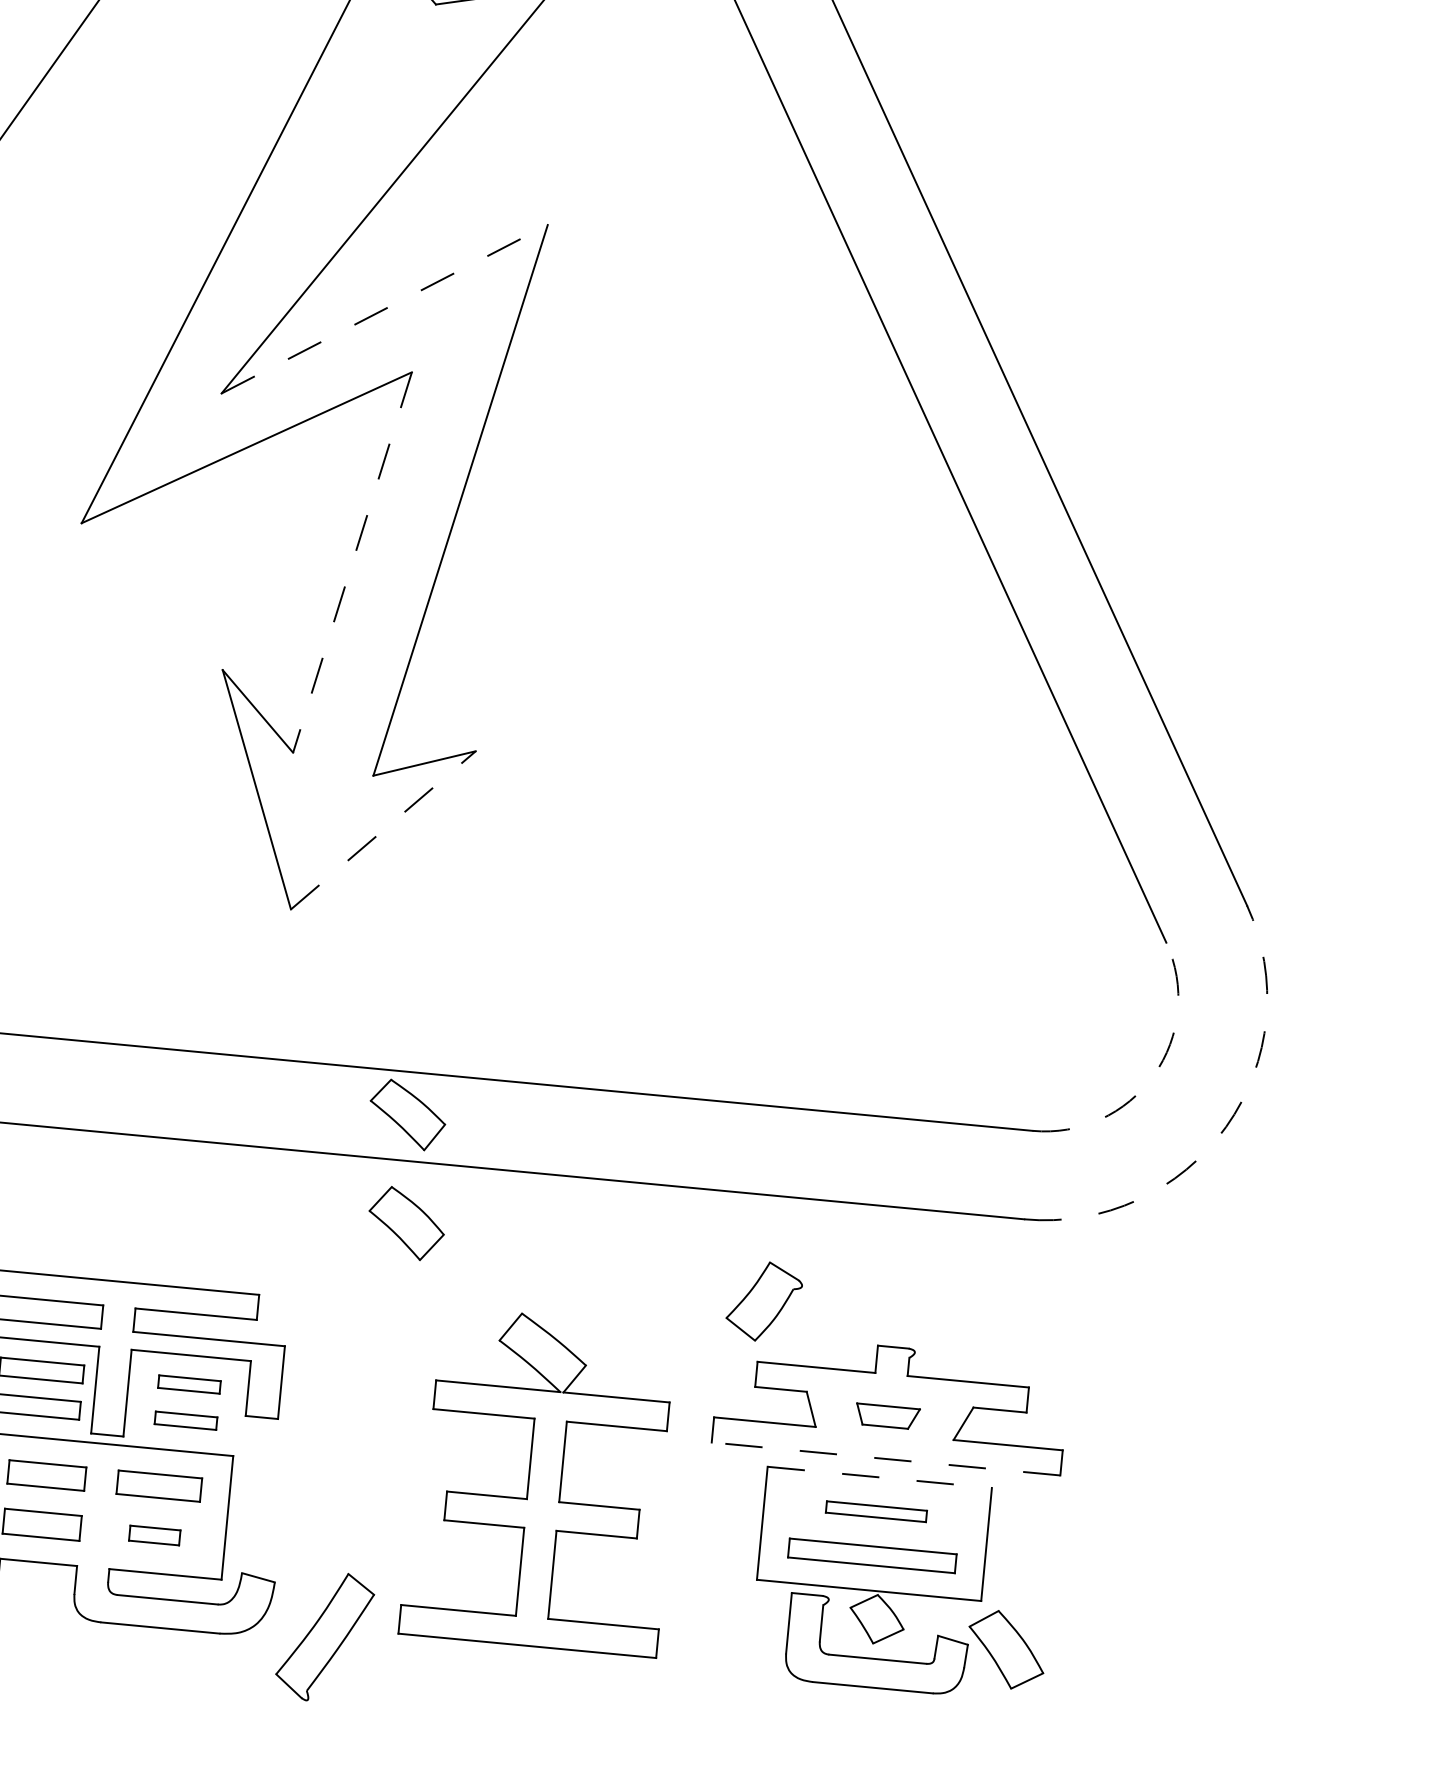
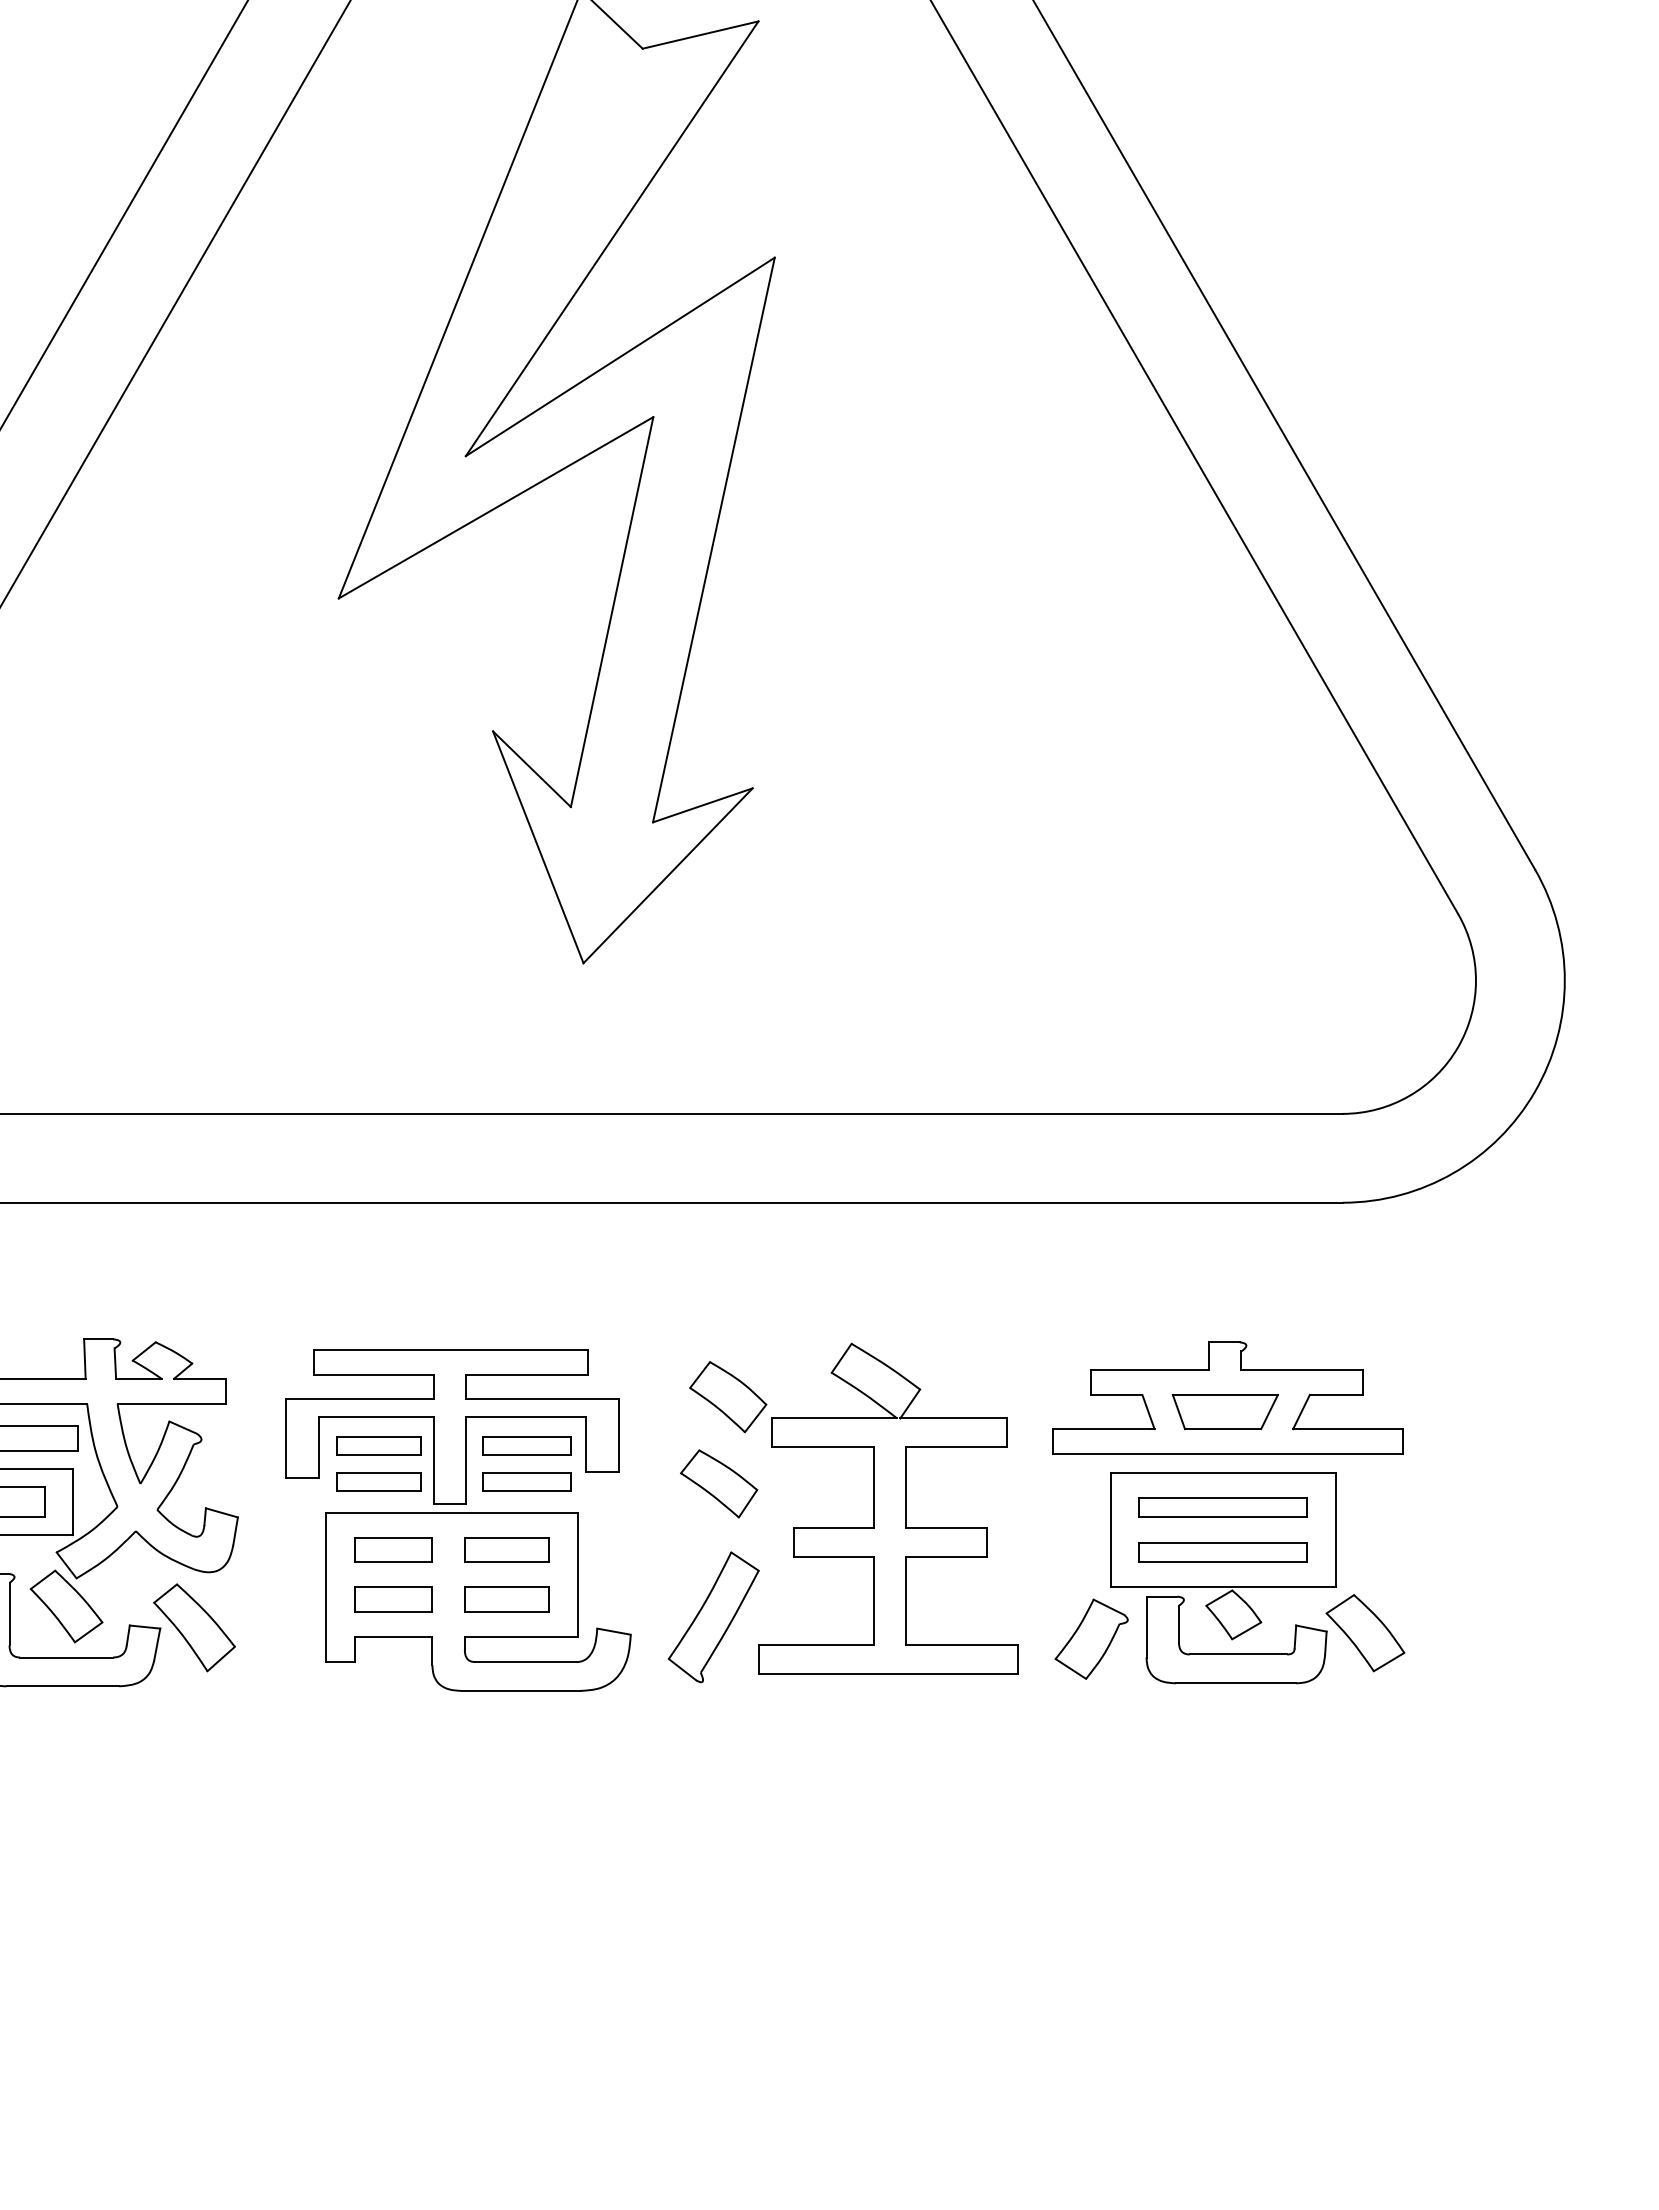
line: (384, 308) -> (620, 356), dashed -> solid
line: (352, 562) -> (612, 612), dashed -> solid
line: (383, 830) -> (668, 875), dashed -> solid
arc: (1154, 1075) -> (1458, 1047), dashed -> solid
part: (408, 1114) -> (719, 1483), moved
arc: (1226, 1126) -> (1535, 1091), dashed -> solid
part: (406, 1223) -> (728, 1397), moved
part: (764, 1300) -> (1091, 1638), moved
part: (188, 1384) -> (526, 1445), size x1.43
part: (886, 1416) -> (1224, 1411), size x1.67
part: (185, 1420) -> (526, 1481), size x1.43
line: (885, 1459) -> (1227, 1454), dashed -> solid
line: (880, 1477) -> (1223, 1473), dashed -> solid
part: (875, 1511) -> (1222, 1507), size x1.67
part: (154, 1535) -> (506, 1599), size x1.67
part: (324, 1637) -> (713, 1617), moved

